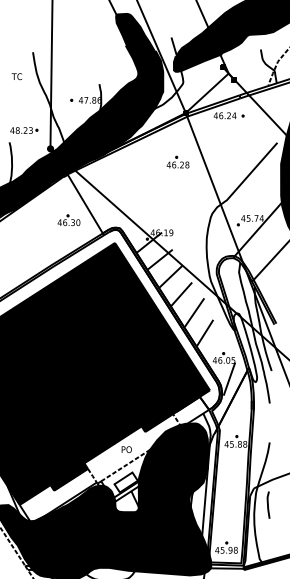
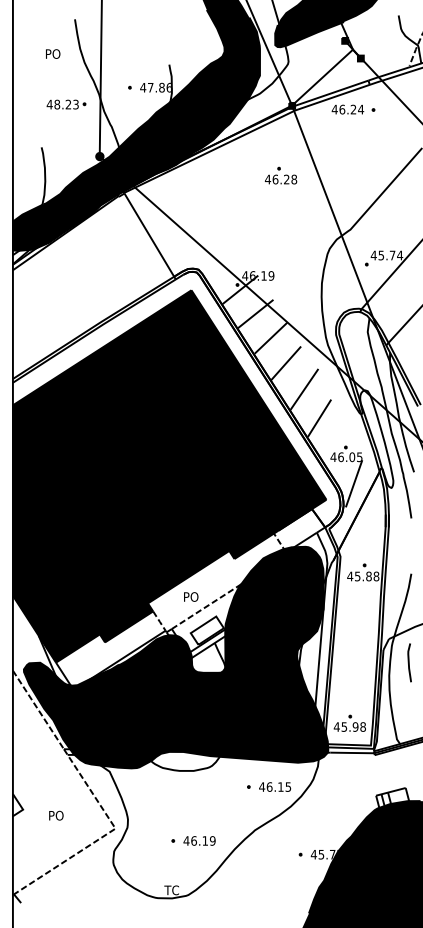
text: (17, 76) -> (52, 53), TC -> PO
part: (24, 130) -> (66, 104), moved
part: (69, 220) -> (126, 258), removed
text: (126, 449) -> (191, 596), moved

